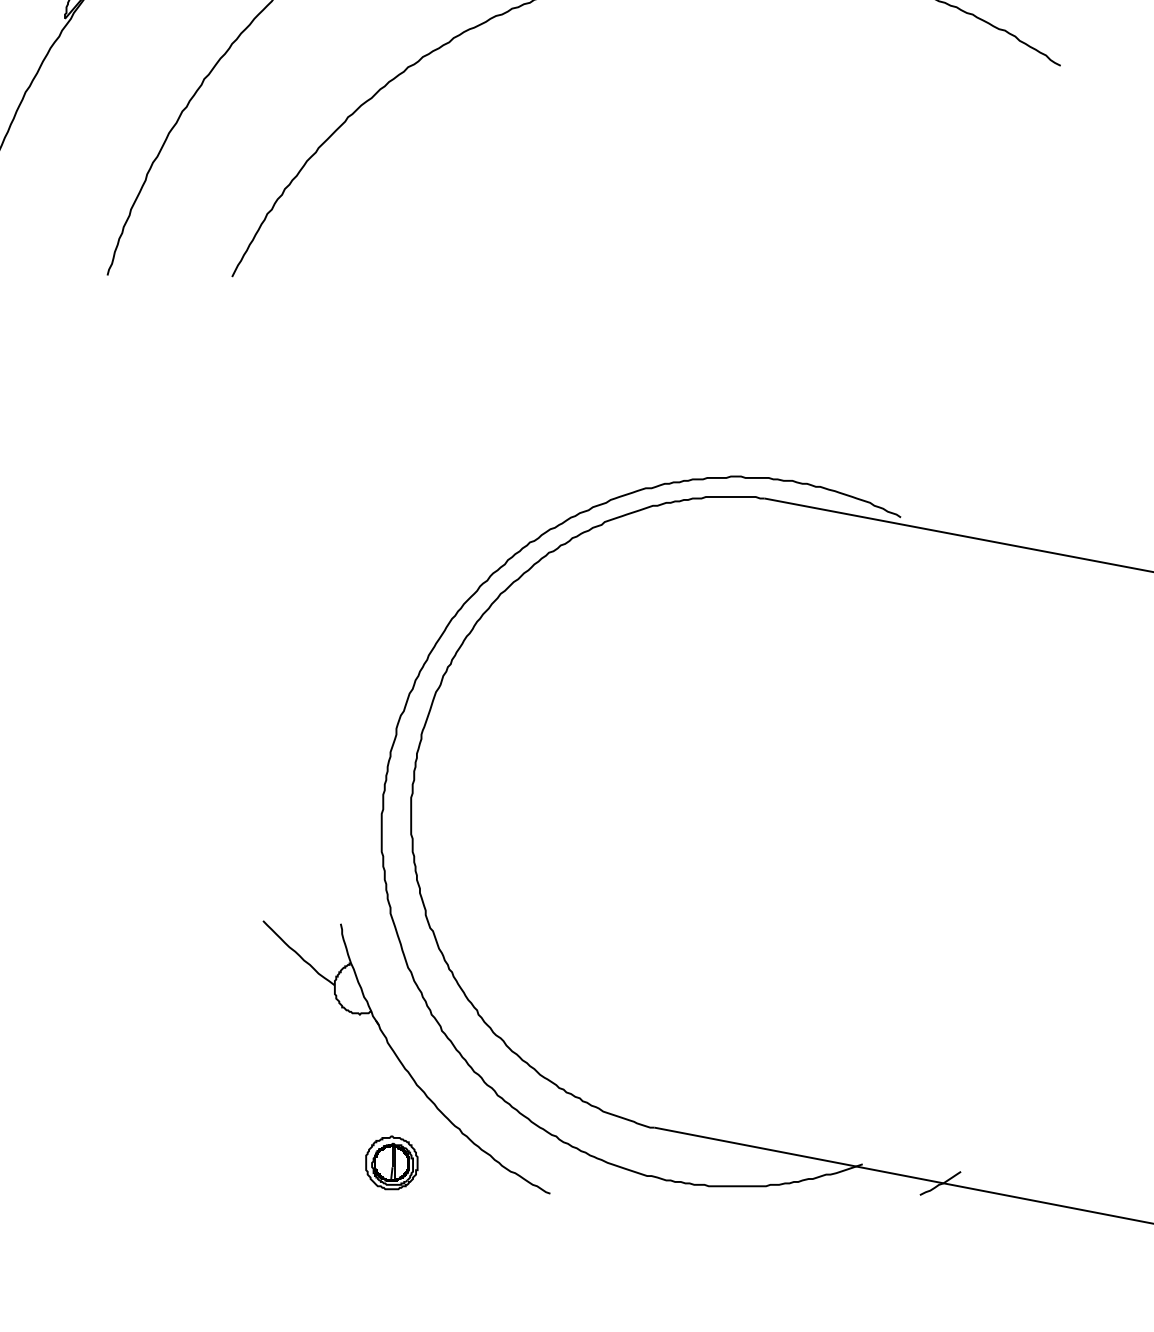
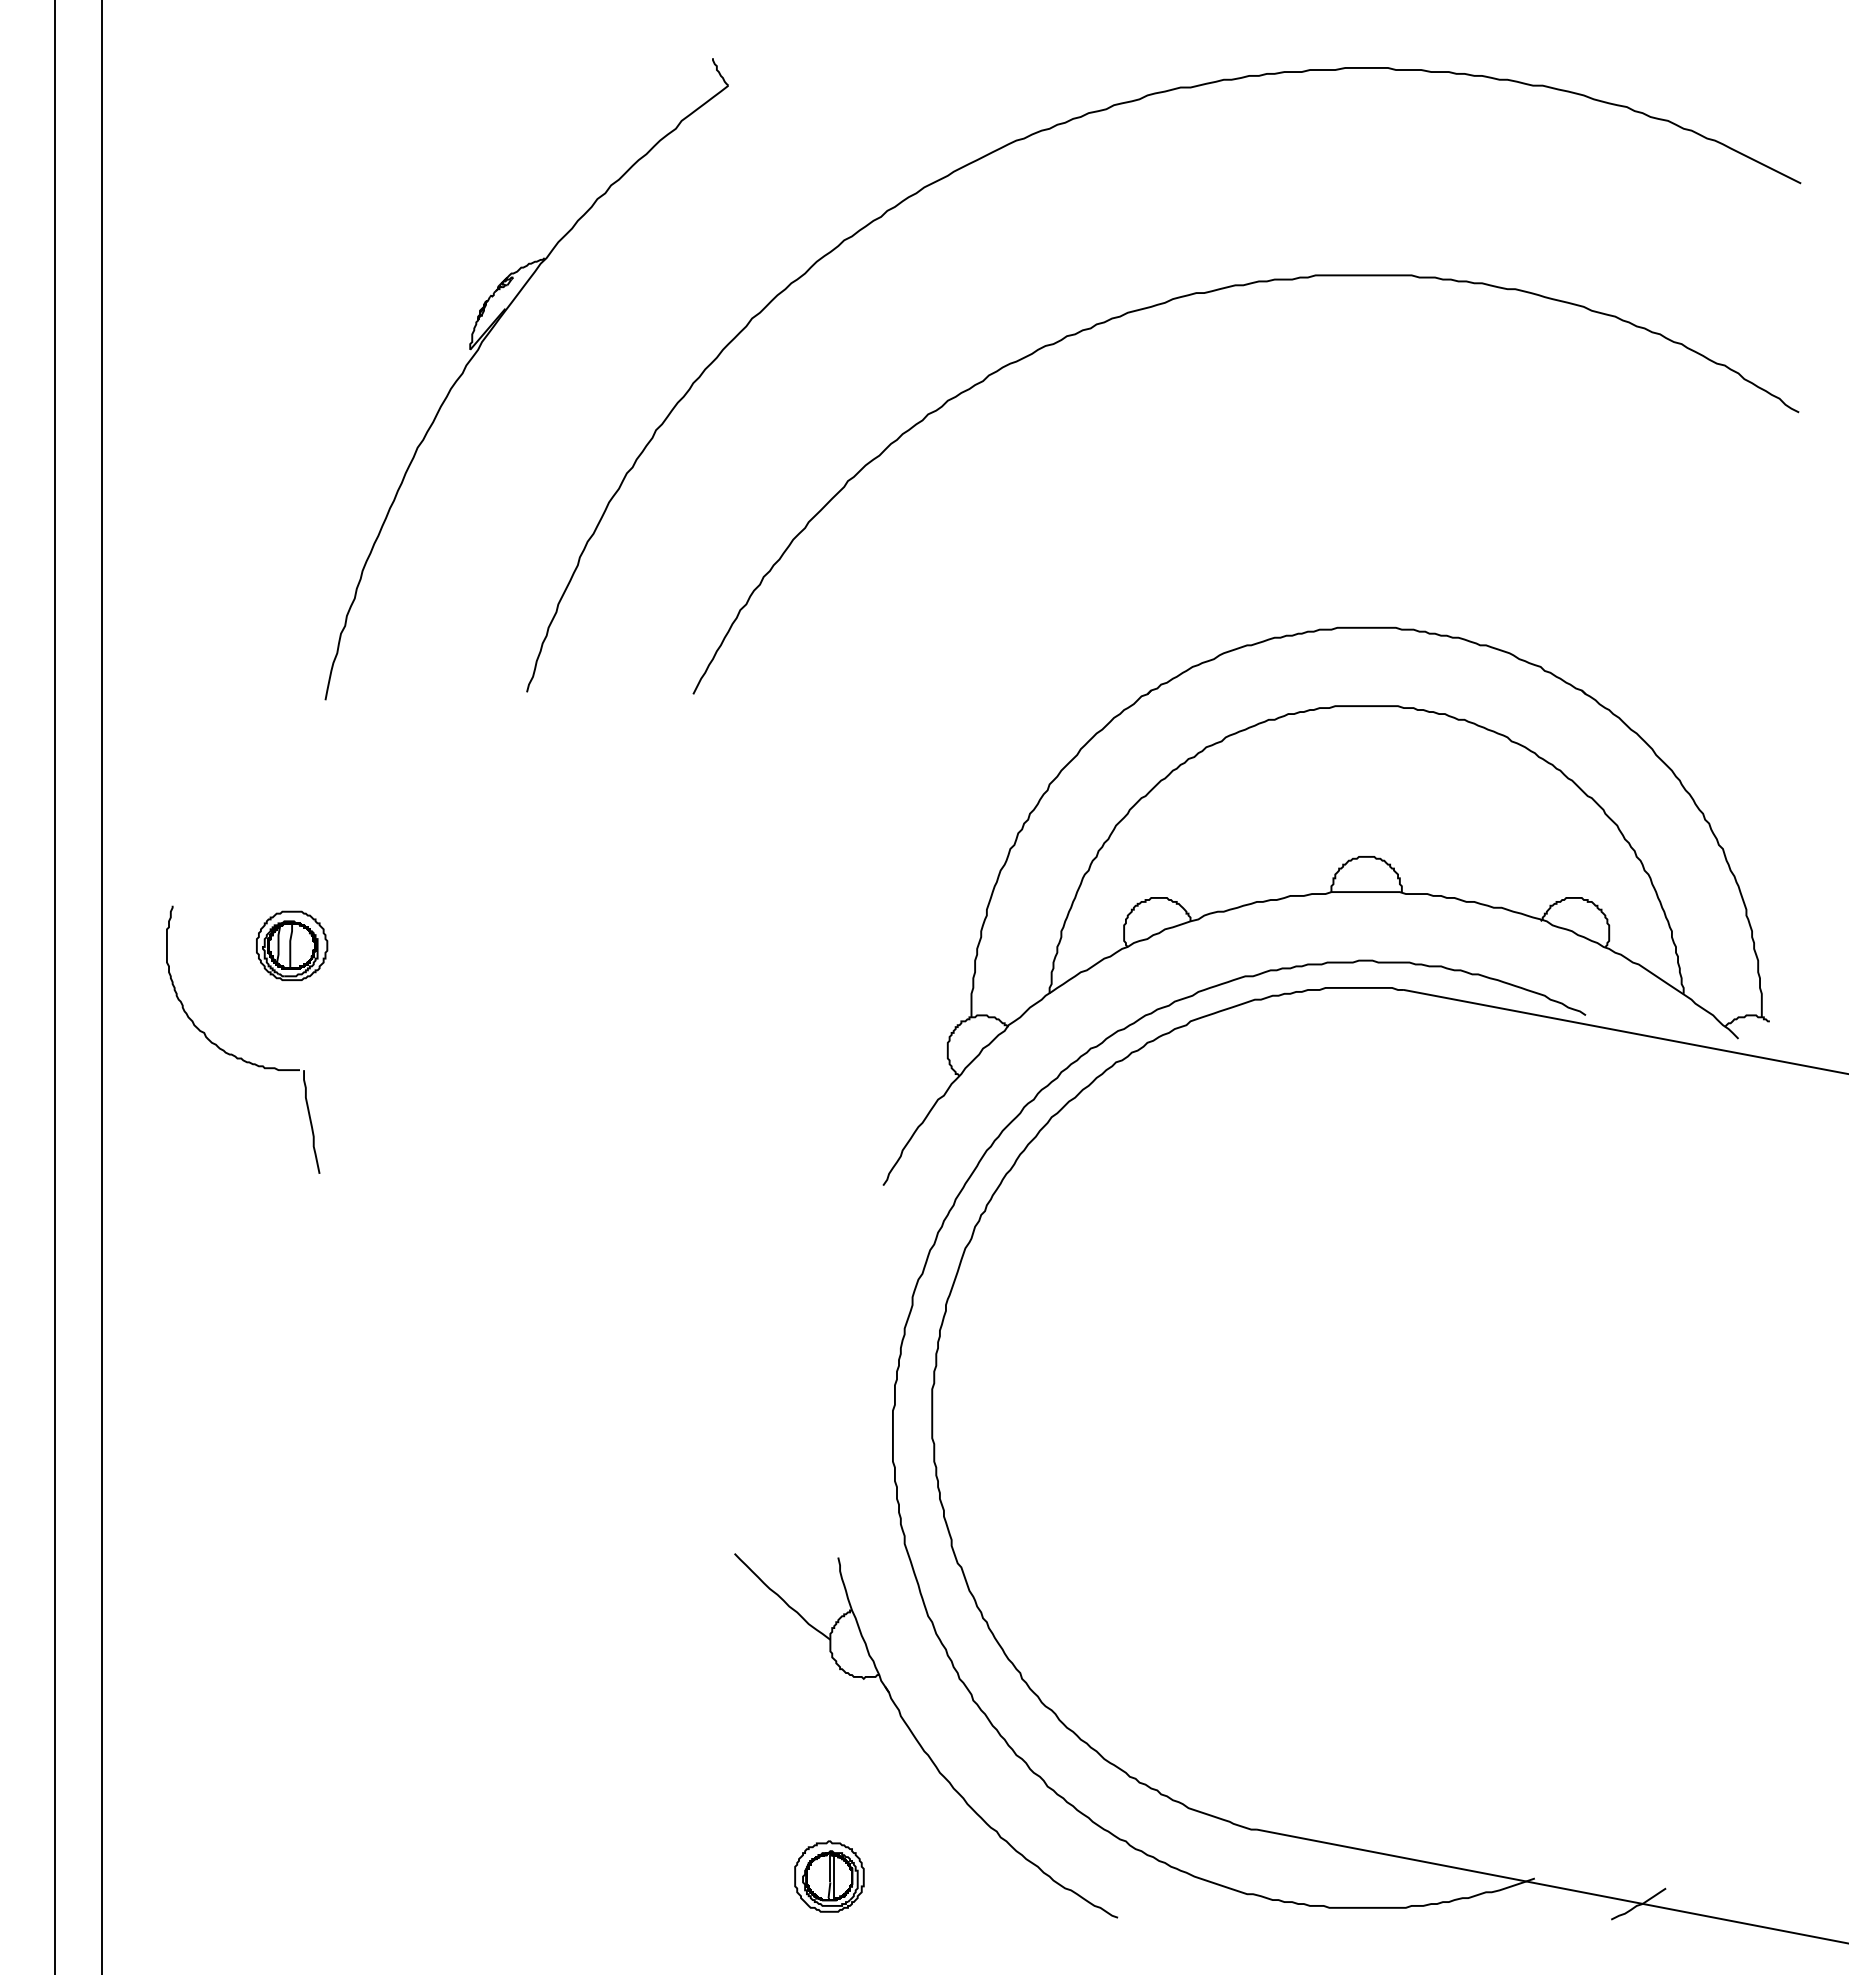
part: (705, 426) -> (1325, 894), added
part: (391, 1162) -> (829, 1876), moved

